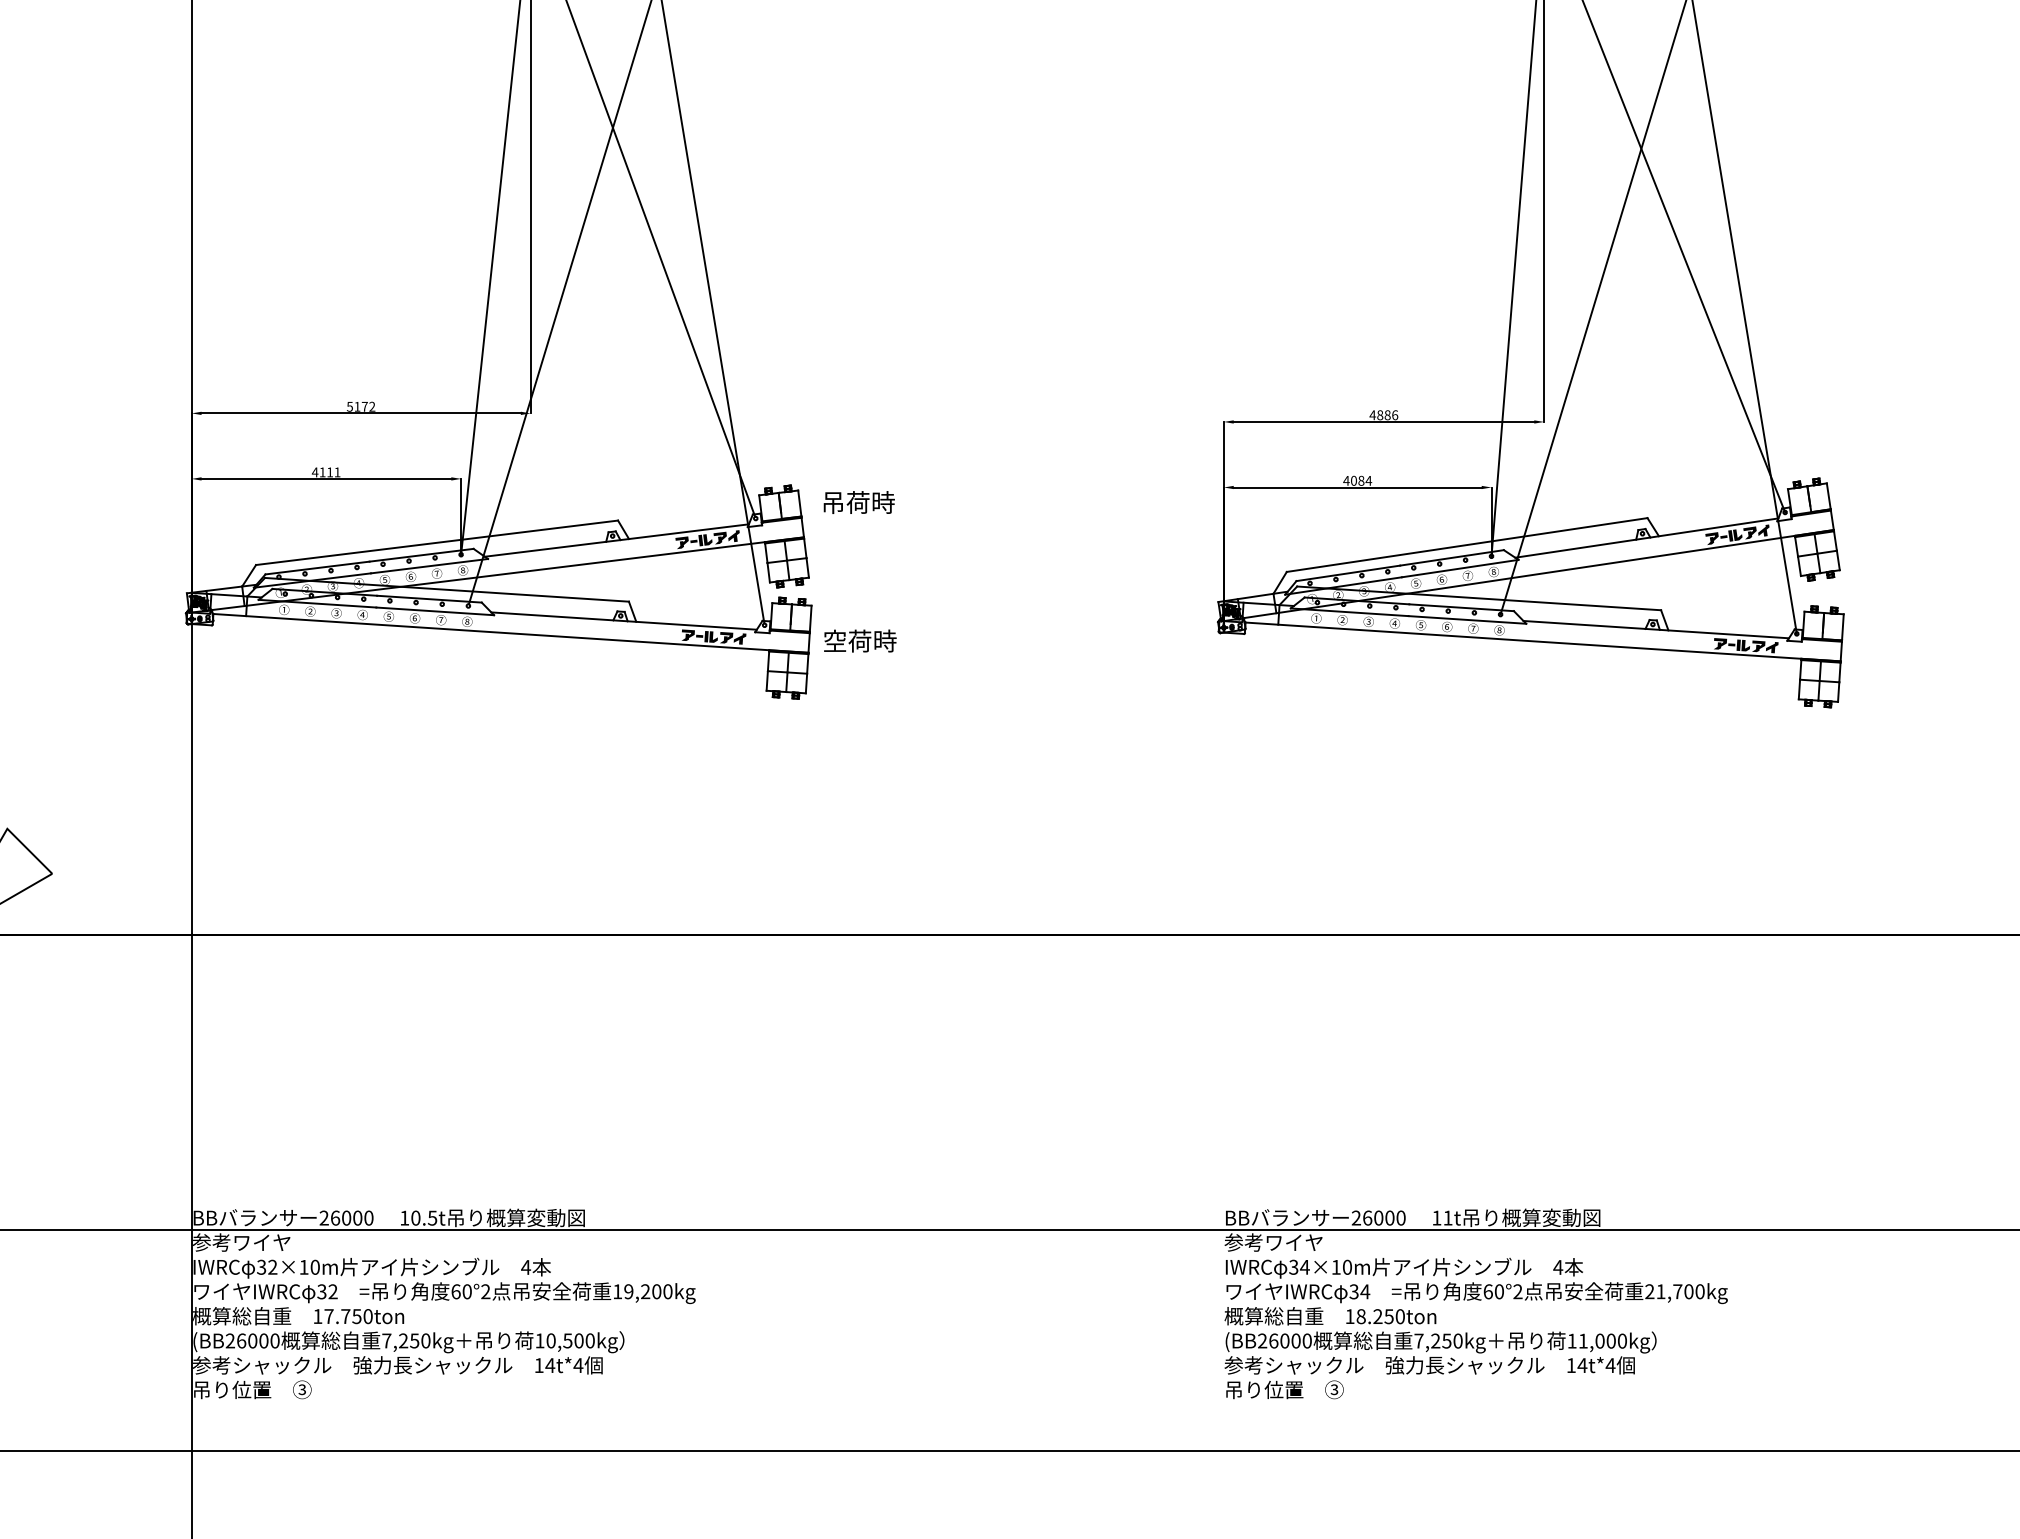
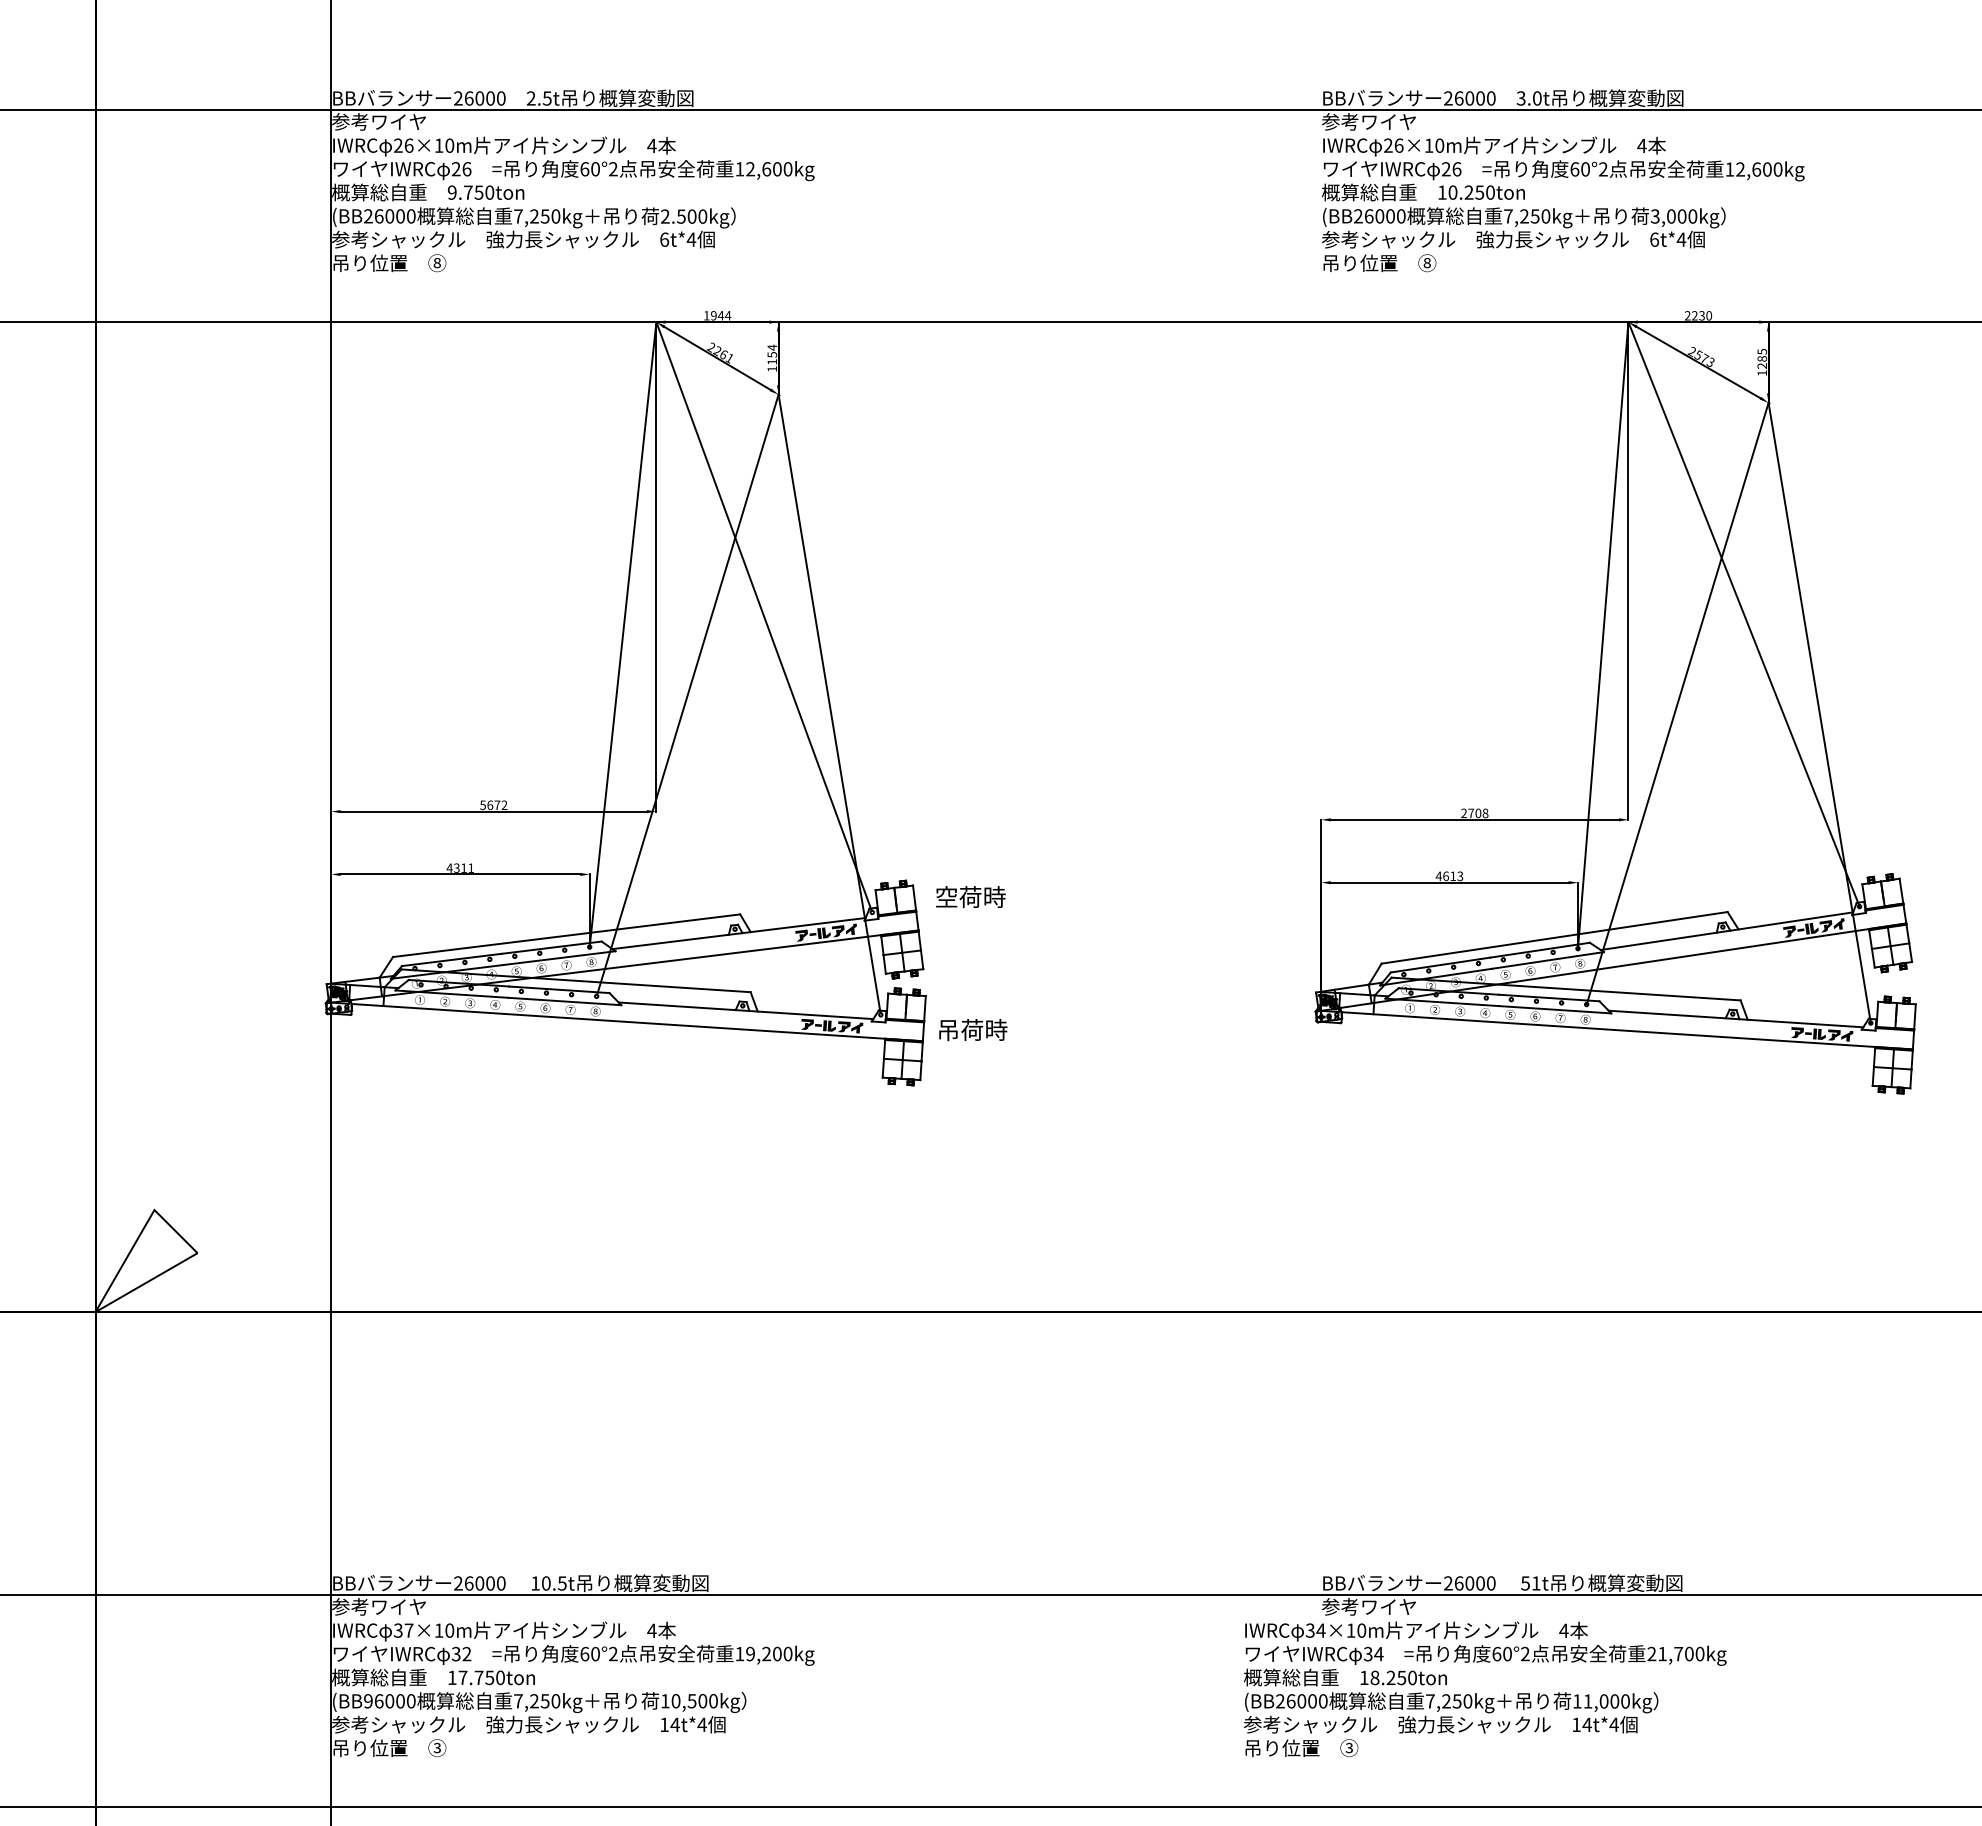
text: (357, 407) -> (490, 805), 5172 -> 5672
text: (1383, 415) -> (1474, 813), 4886 -> 2708
text: (322, 471) -> (456, 867), 4111 -> 4311
text: (1361, 481) -> (1453, 876), 4084 -> 4613
text: (833, 502) -> (946, 897), 吊荷時 -> 空荷時
text: (834, 641) -> (947, 1030), 空荷時 -> 吊荷時
text: (1436, 1218) -> (1525, 1583), 11t -> 51t
text: (272, 1267) -> (408, 1630), 32×10m -> 37×10m
text: (1476, 1328) -> (1485, 1689), moved
text: (230, 1341) -> (368, 1701), (BB26000 -> (BB96000

